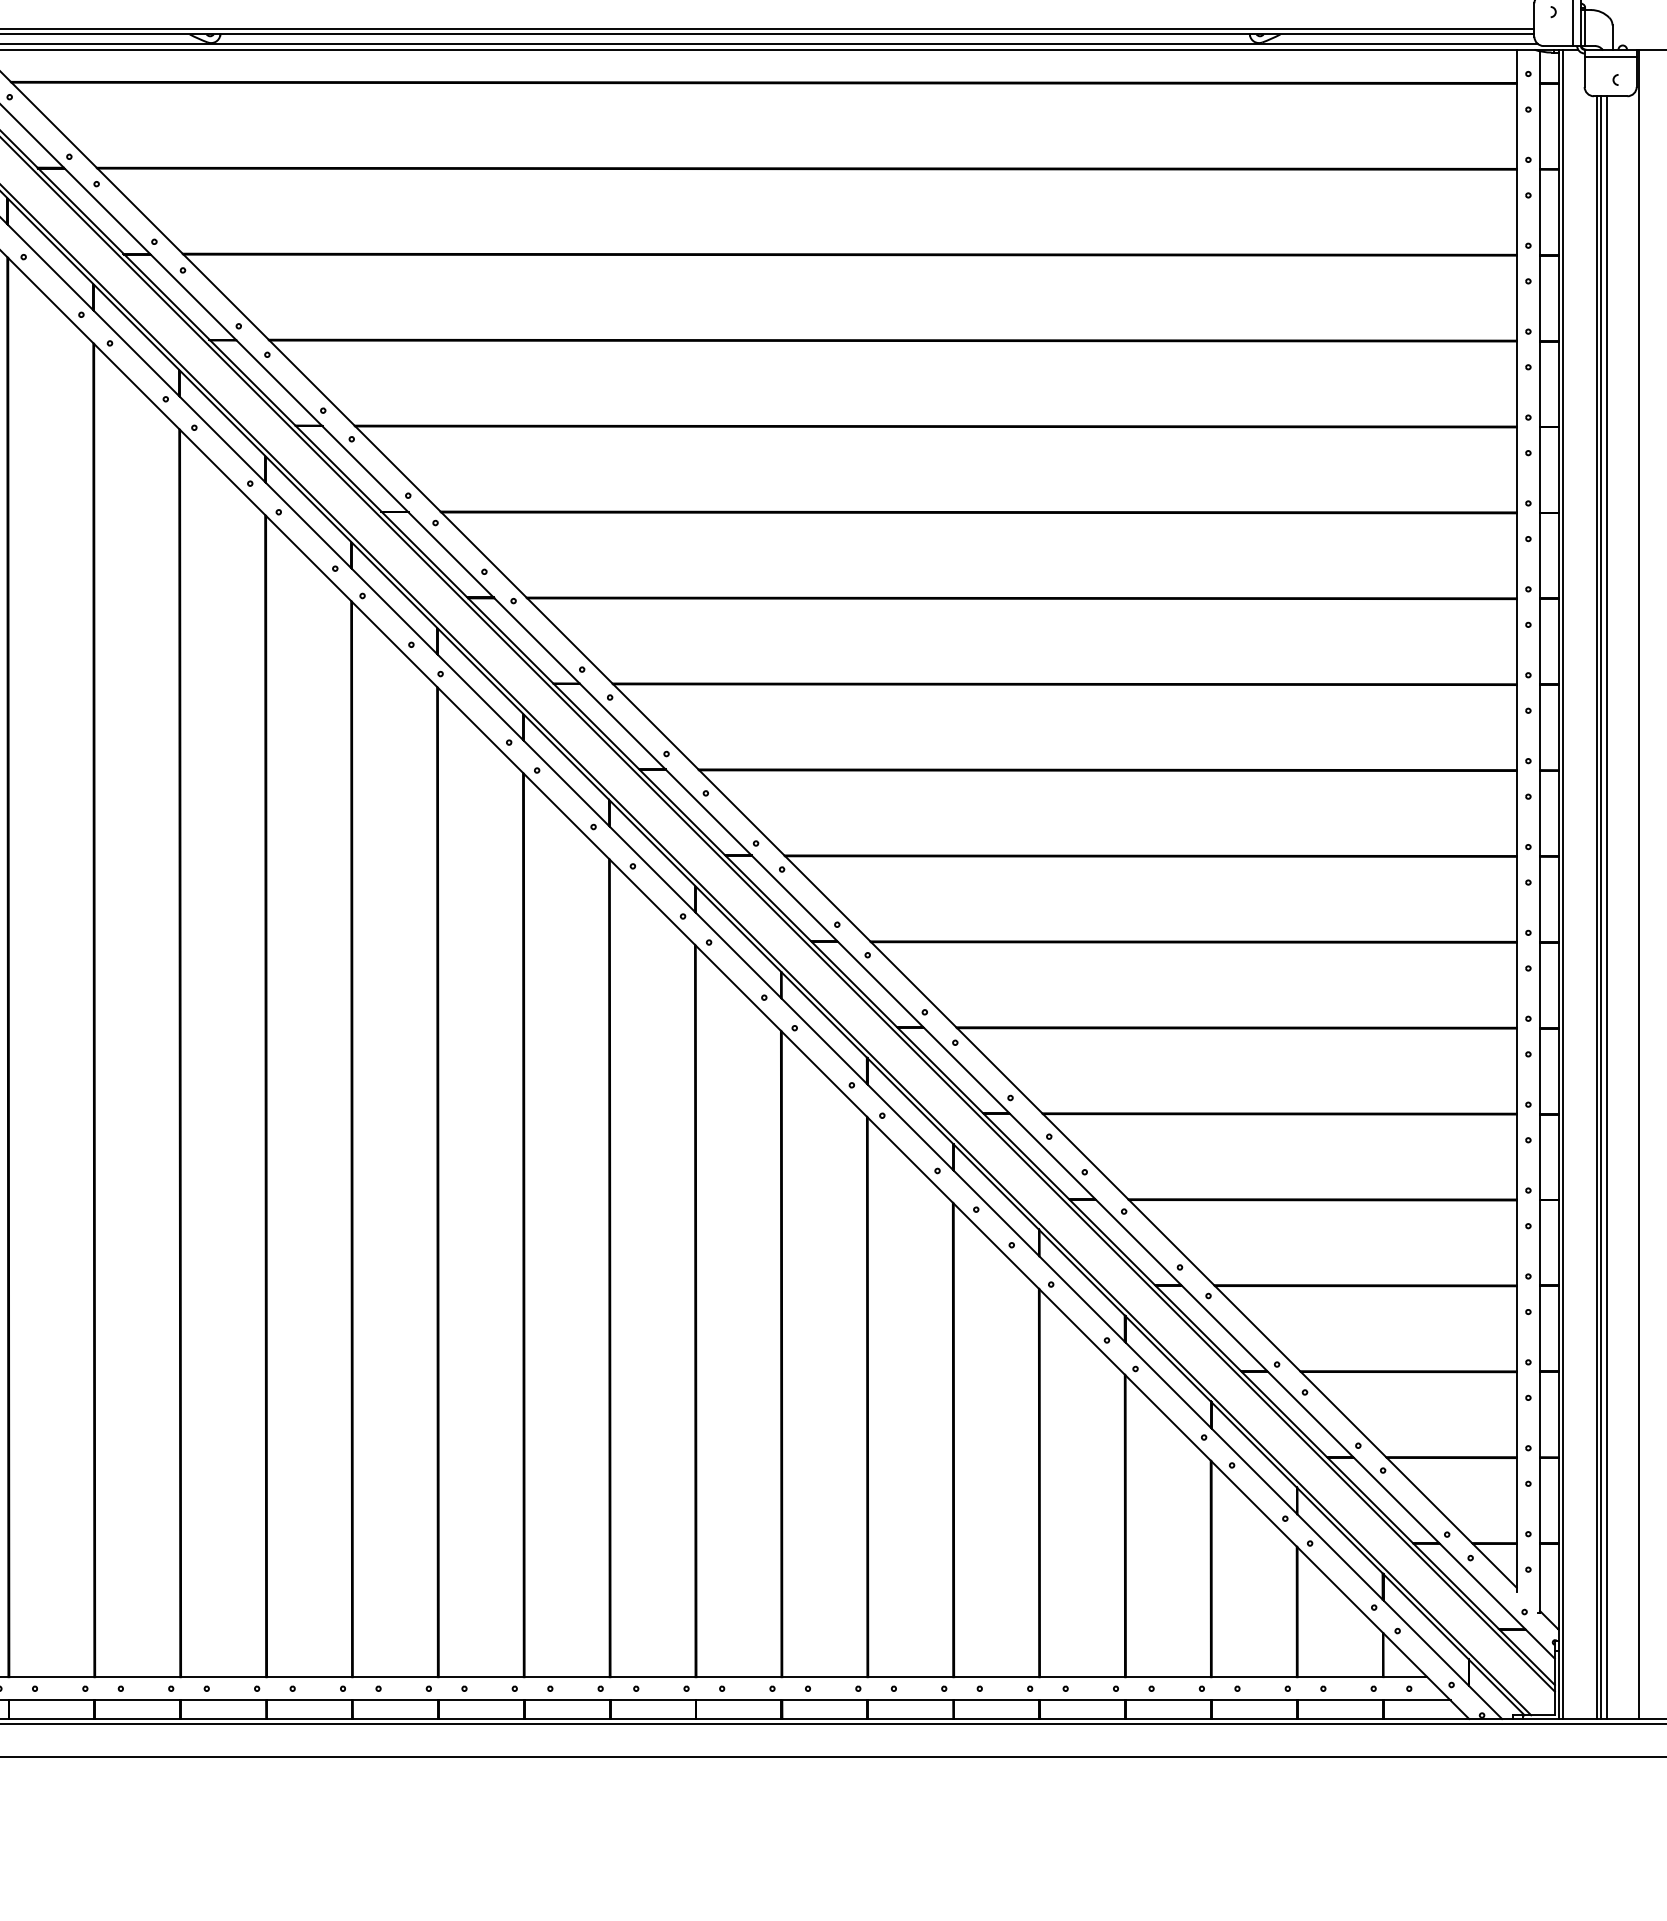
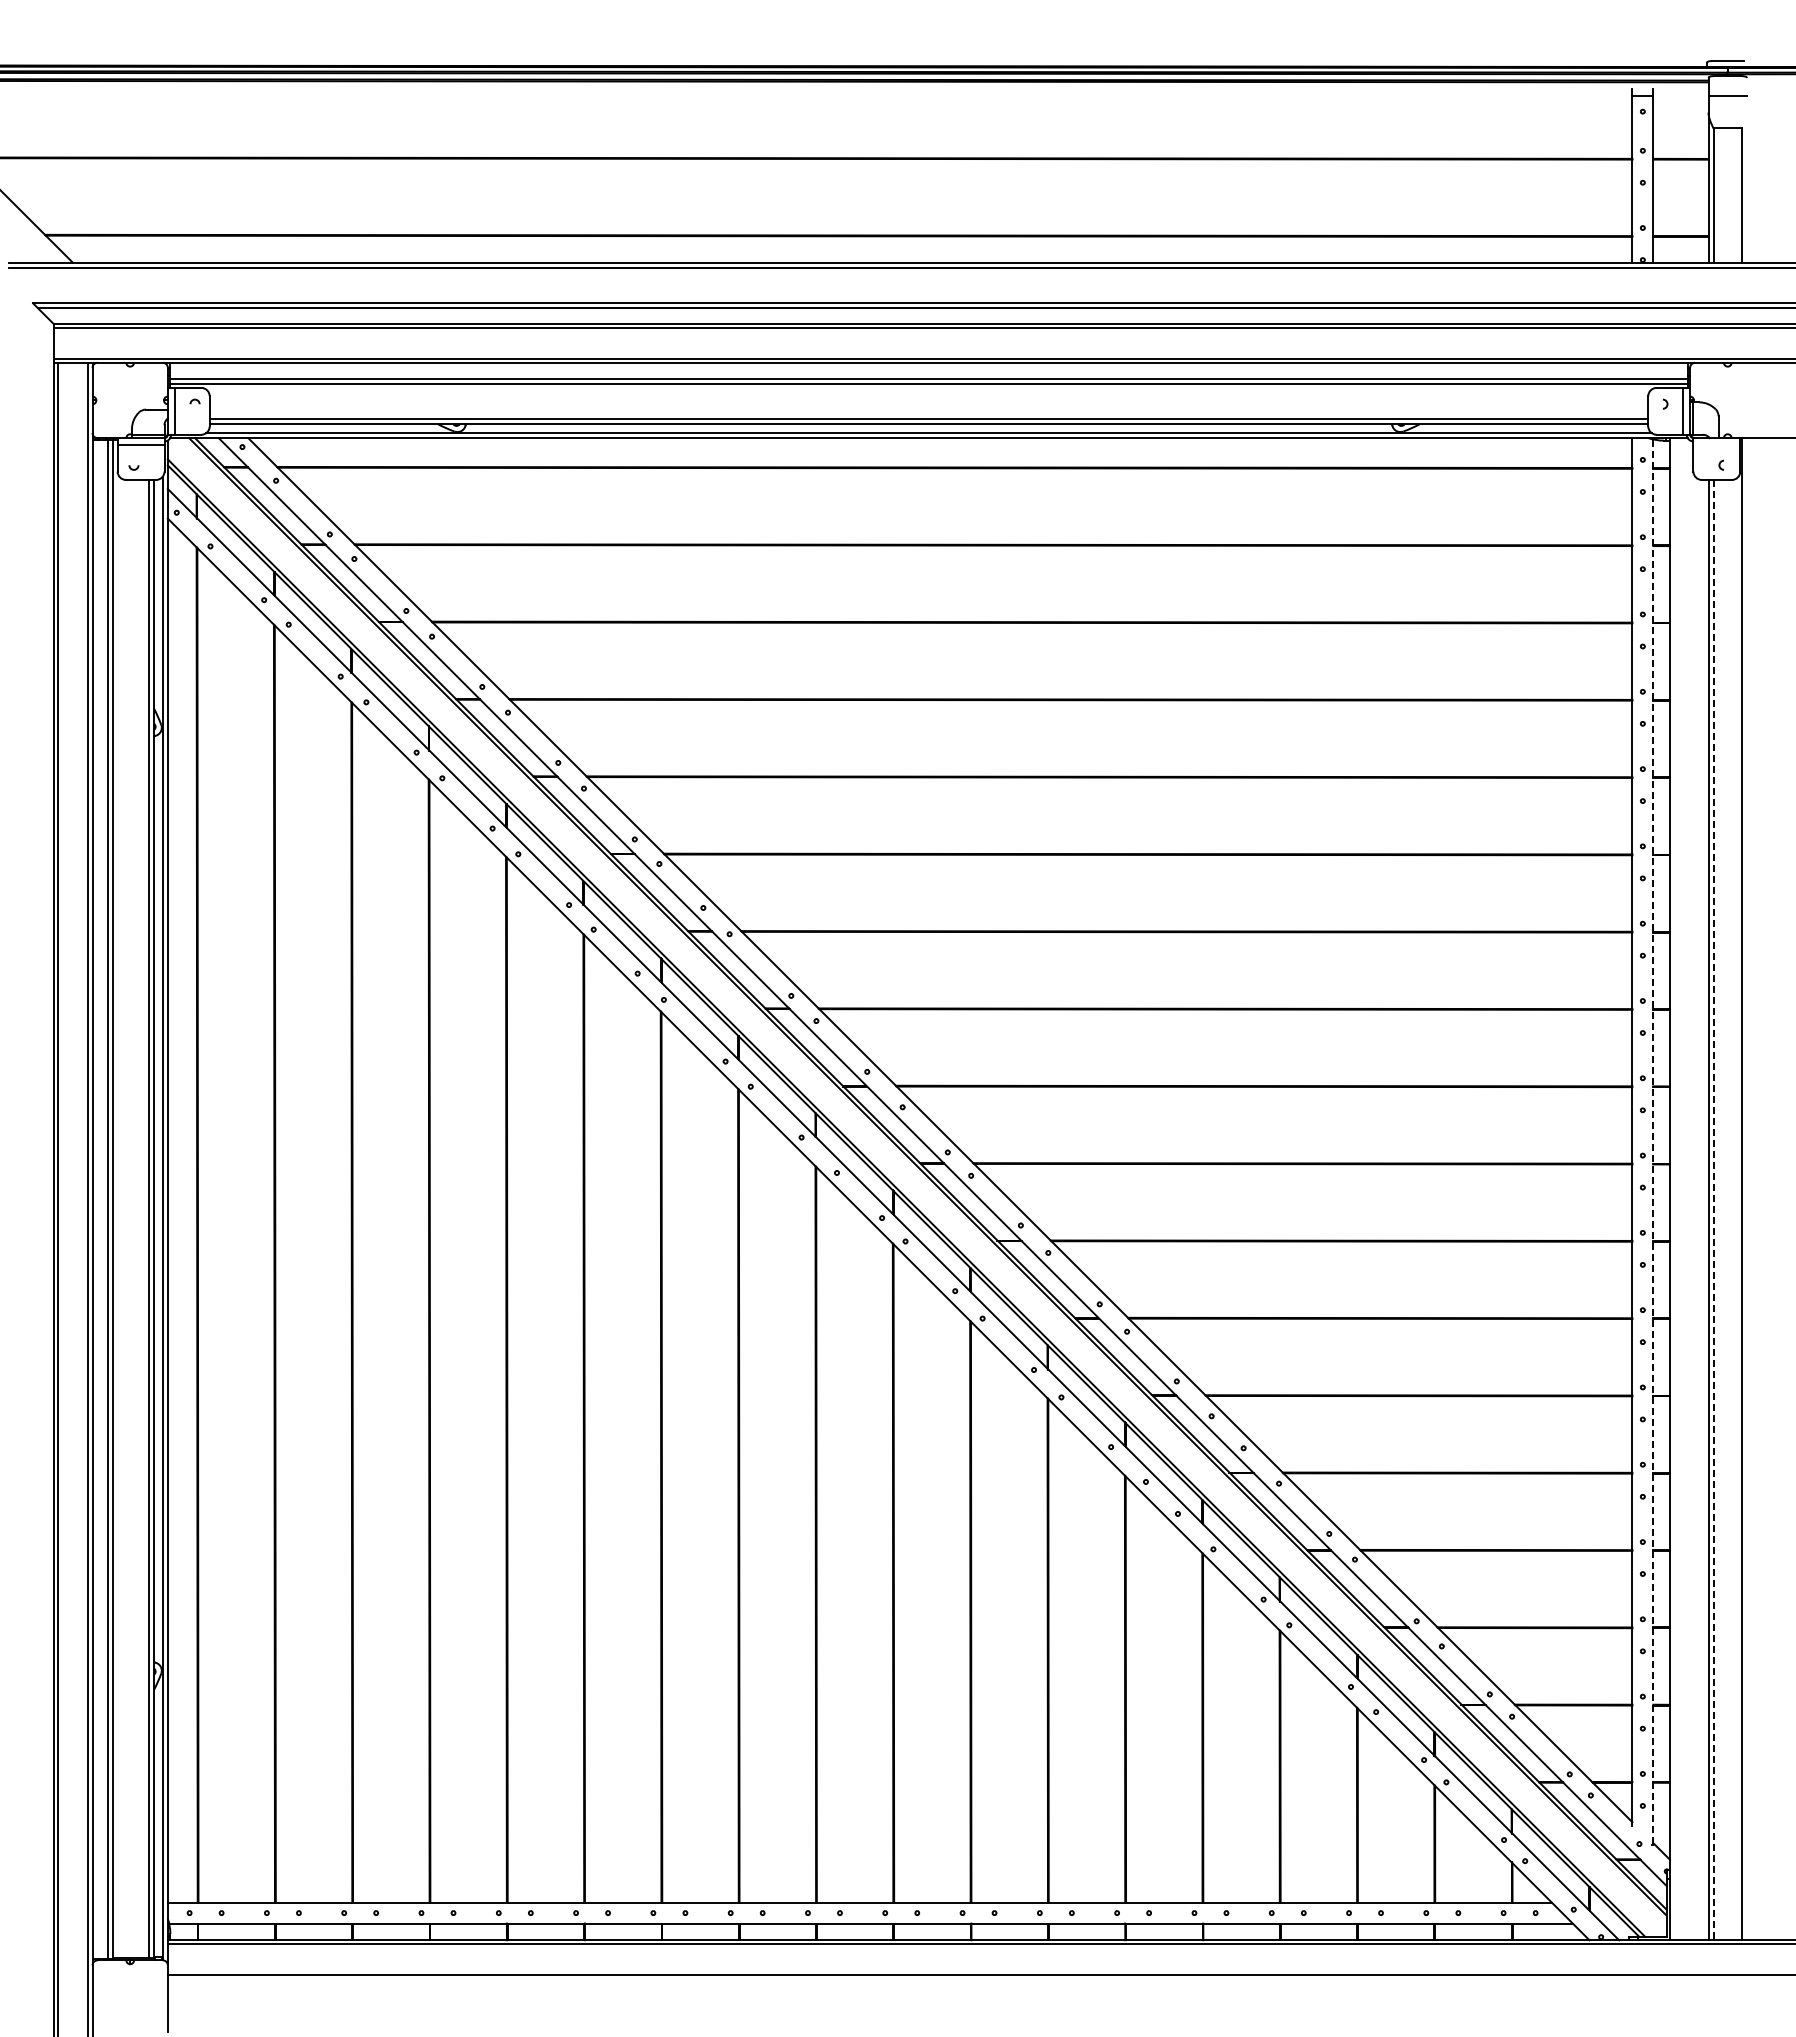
line: (1610, 56) -> (1716, 444), removed
line: (1540, 832) -> (1653, 1142), solid -> dashed
line: (1563, 884) -> (1674, 1189), removed
line: (1596, 906) -> (1704, 1209), removed
line: (1606, 908) -> (1713, 1210), solid -> dashed

